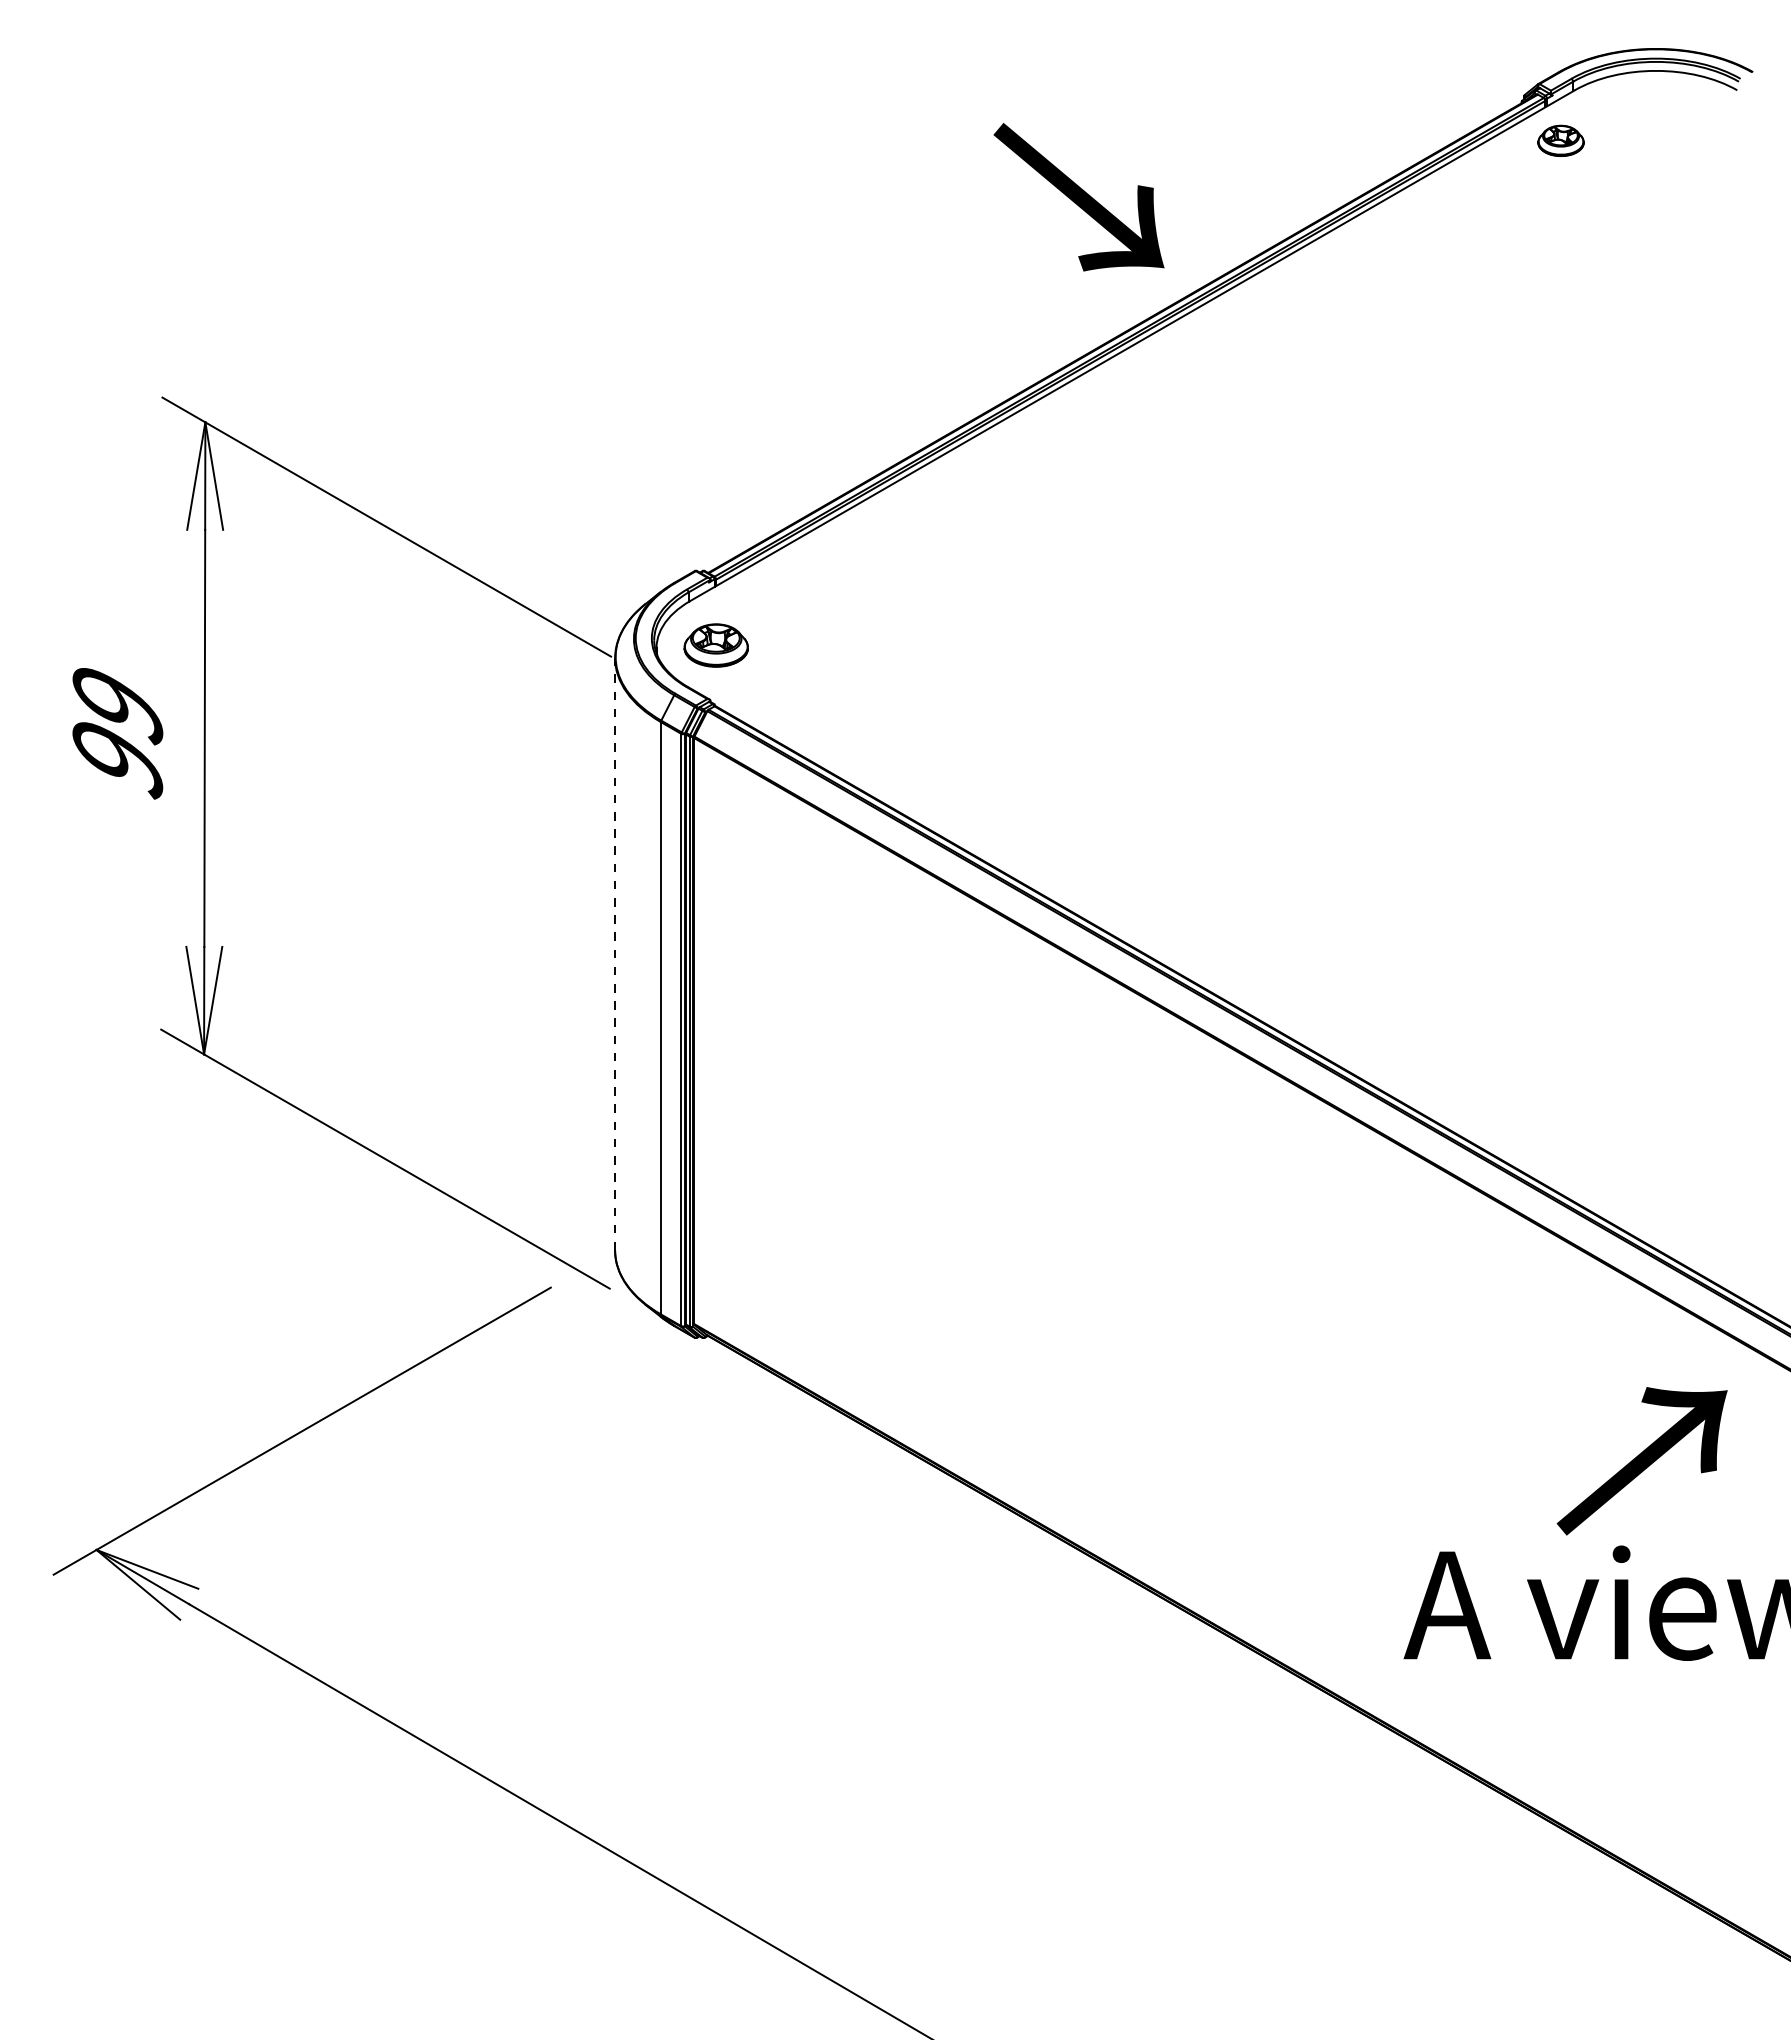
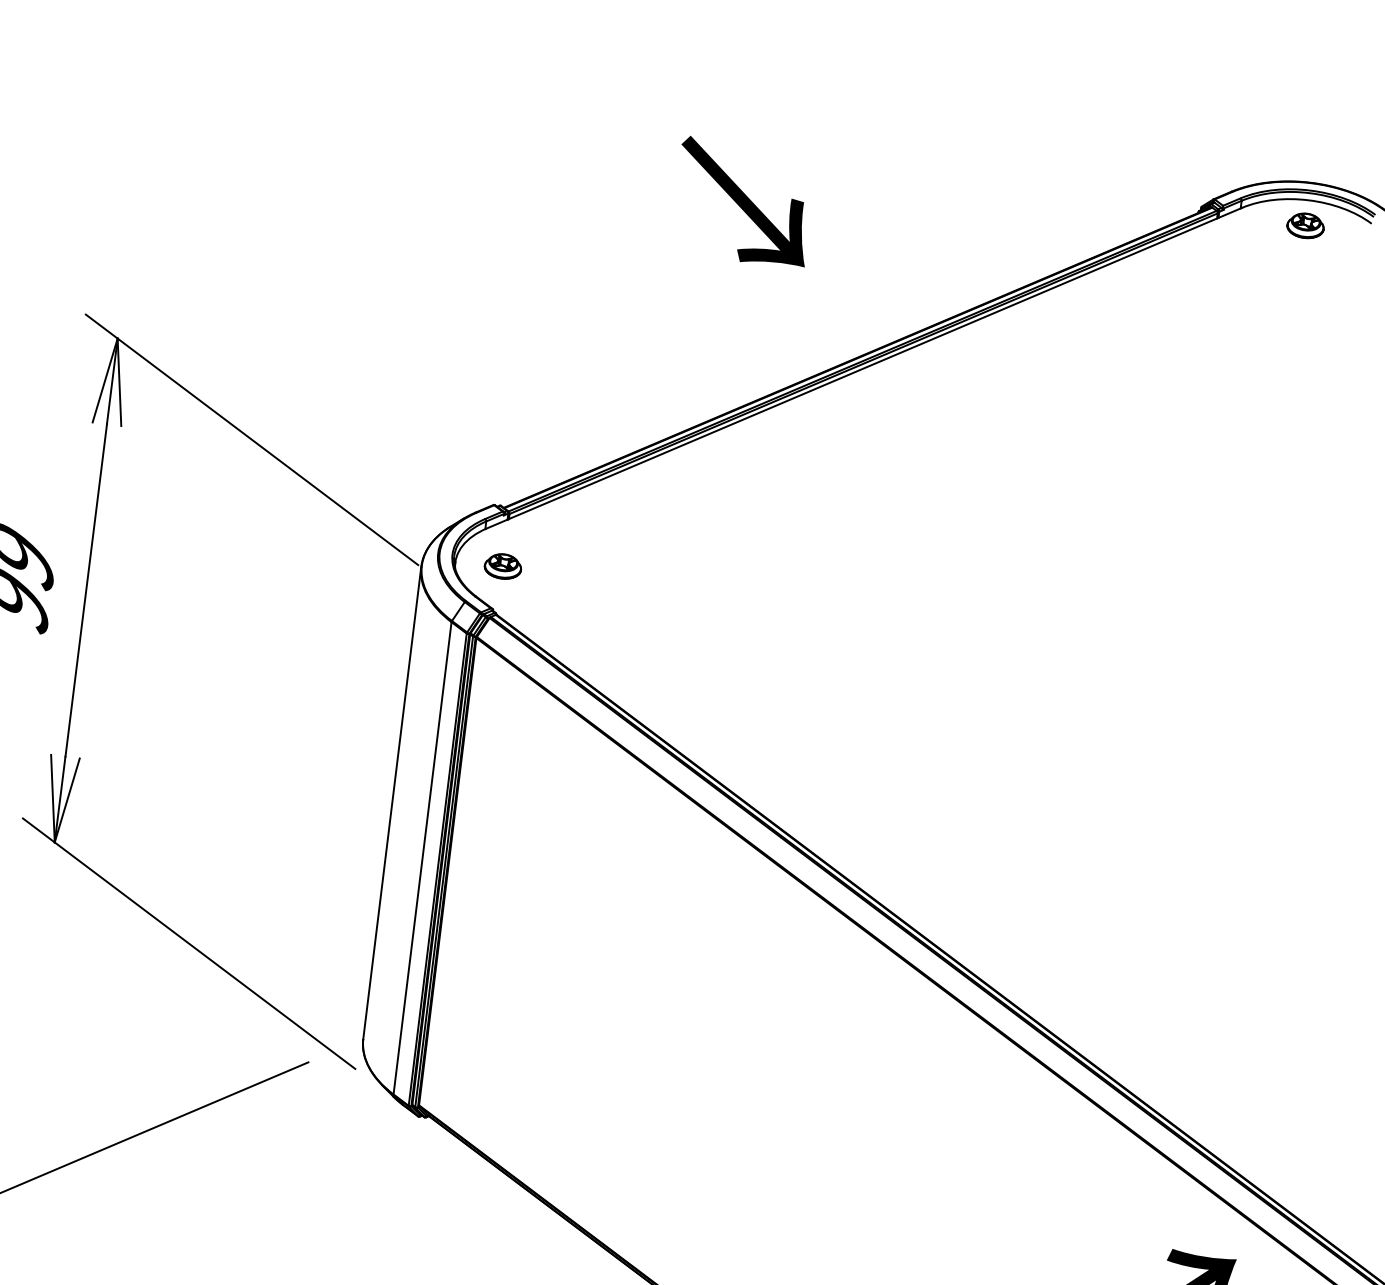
part: (1560, 140) -> (1305, 225), moved
text: (1078, 197) -> (743, 202), moved
part: (715, 645) -> (502, 566), size x0.71
line: (615, 953) -> (392, 802), dashed -> solid

